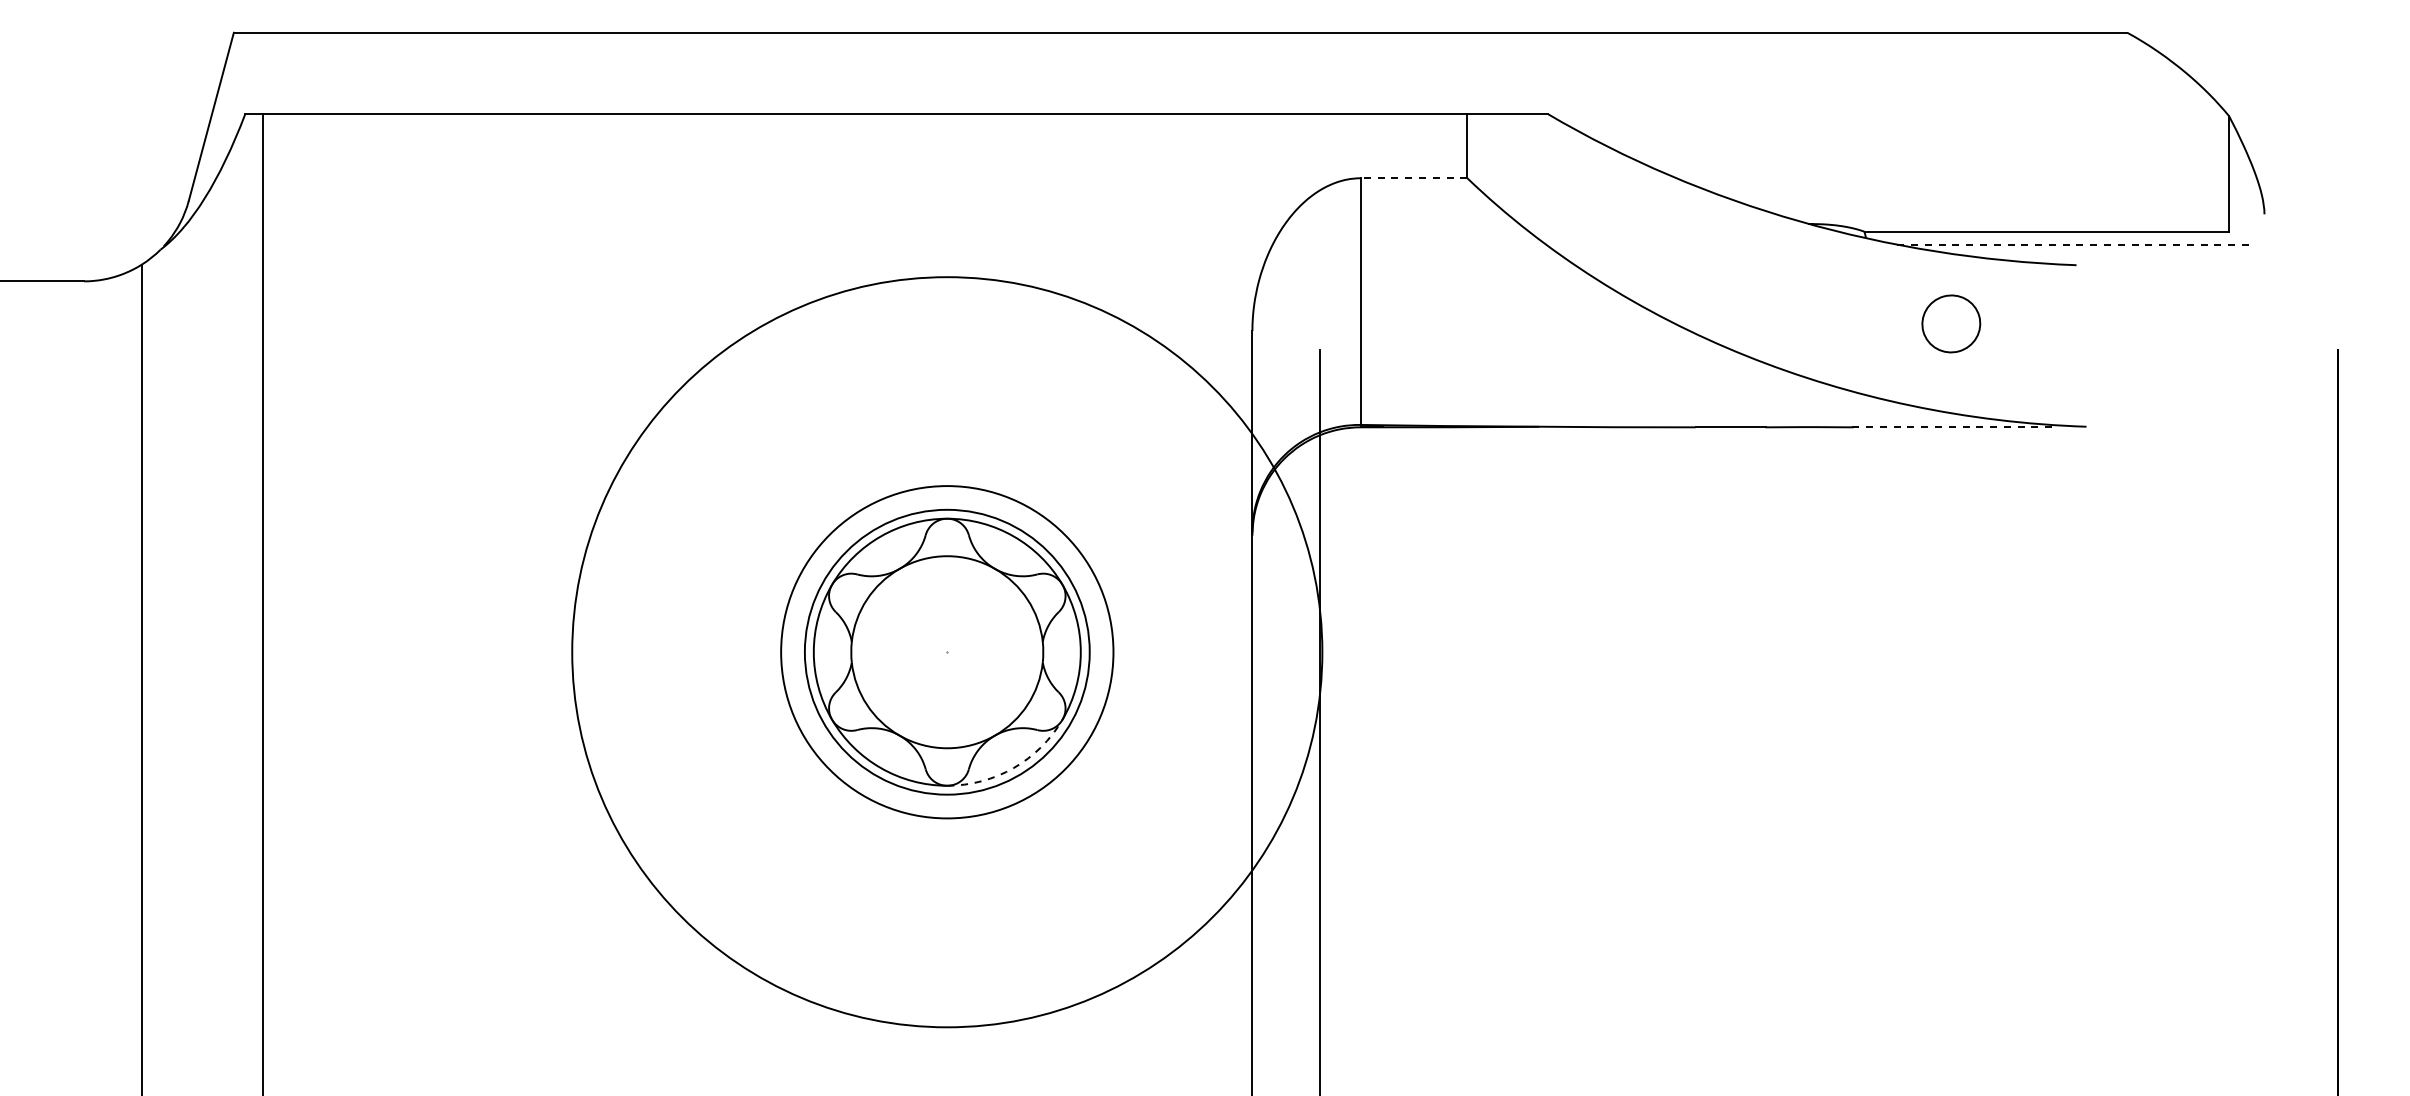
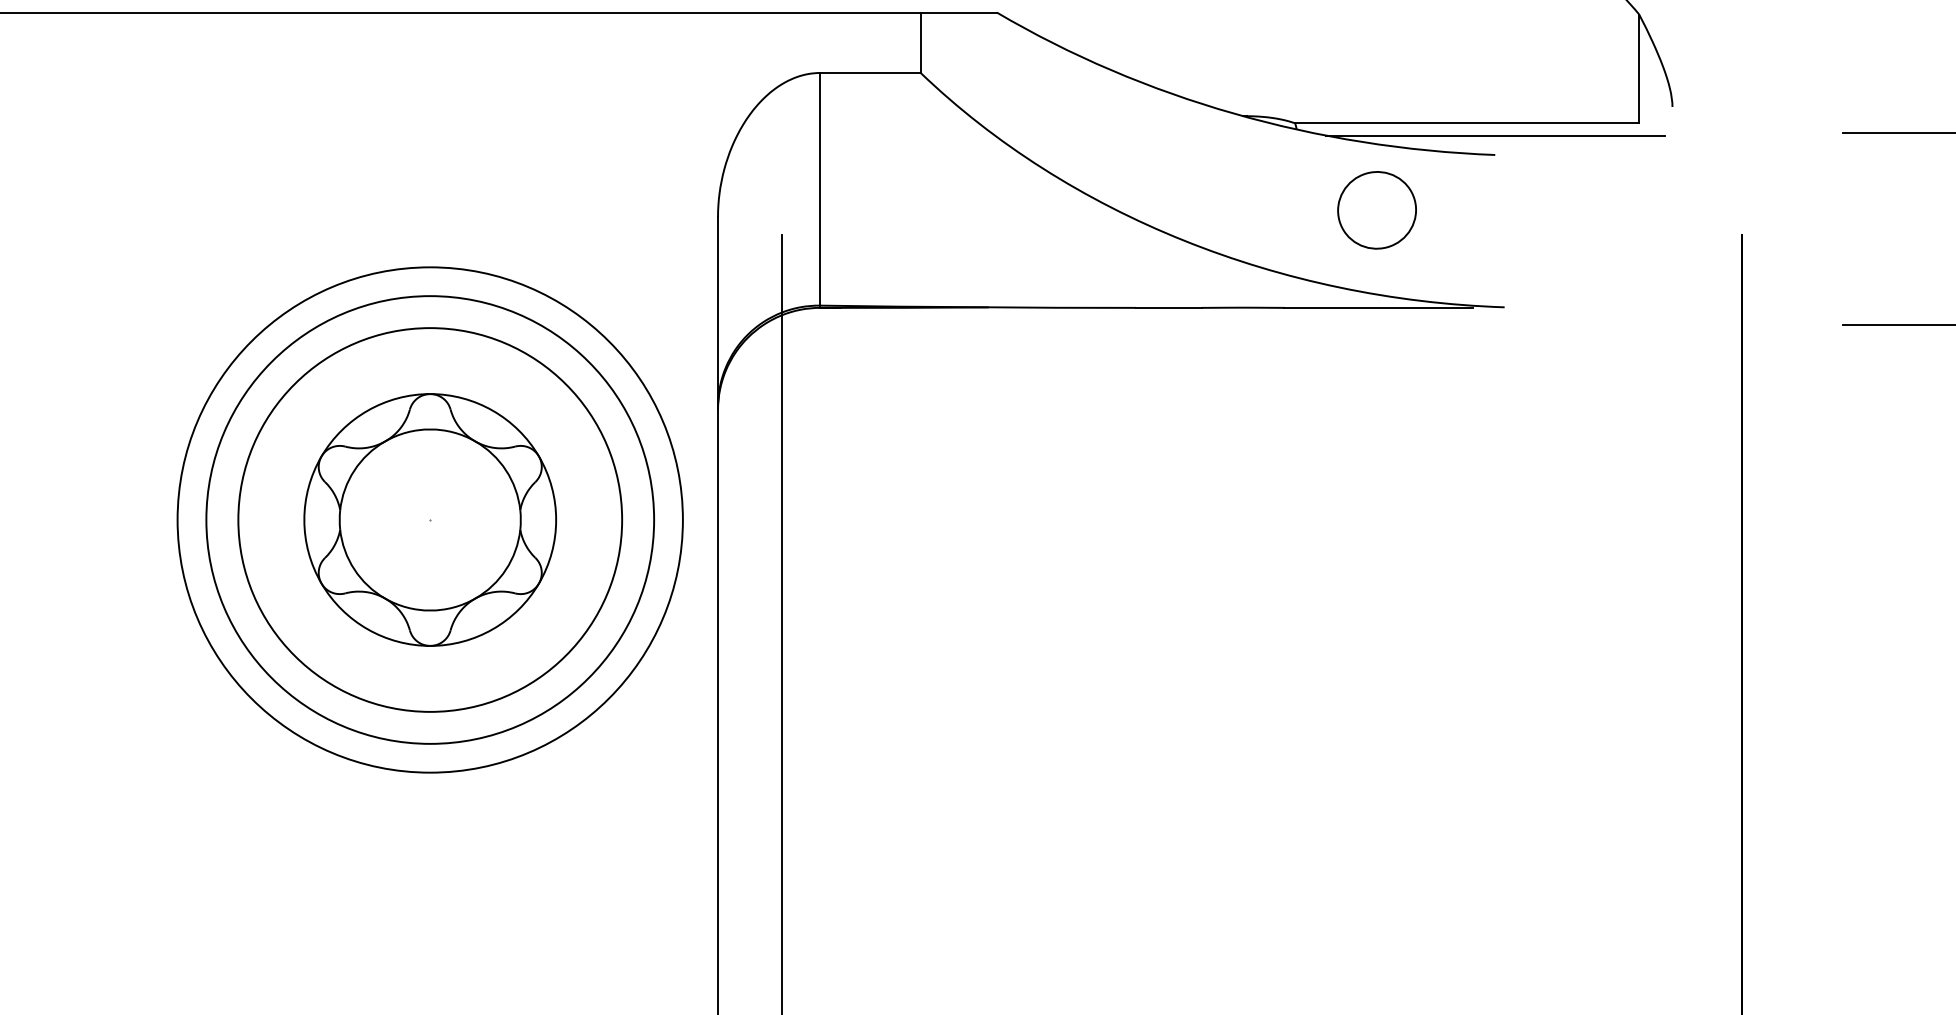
line: (1413, 178) -> (869, 73), dashed -> solid
line: (2077, 244) -> (1496, 135), dashed -> solid
part: (1951, 323) -> (1377, 209), size x1.43
line: (1952, 427) -> (1378, 308), dashed -> solid
circle: (946, 651) -> (429, 519), size x1.43
circle: (946, 651) -> (429, 519), size x1.43
circle: (947, 652) -> (430, 520), size x0.71
arc: (1013, 768) -> (492, 629), dashed -> solid

